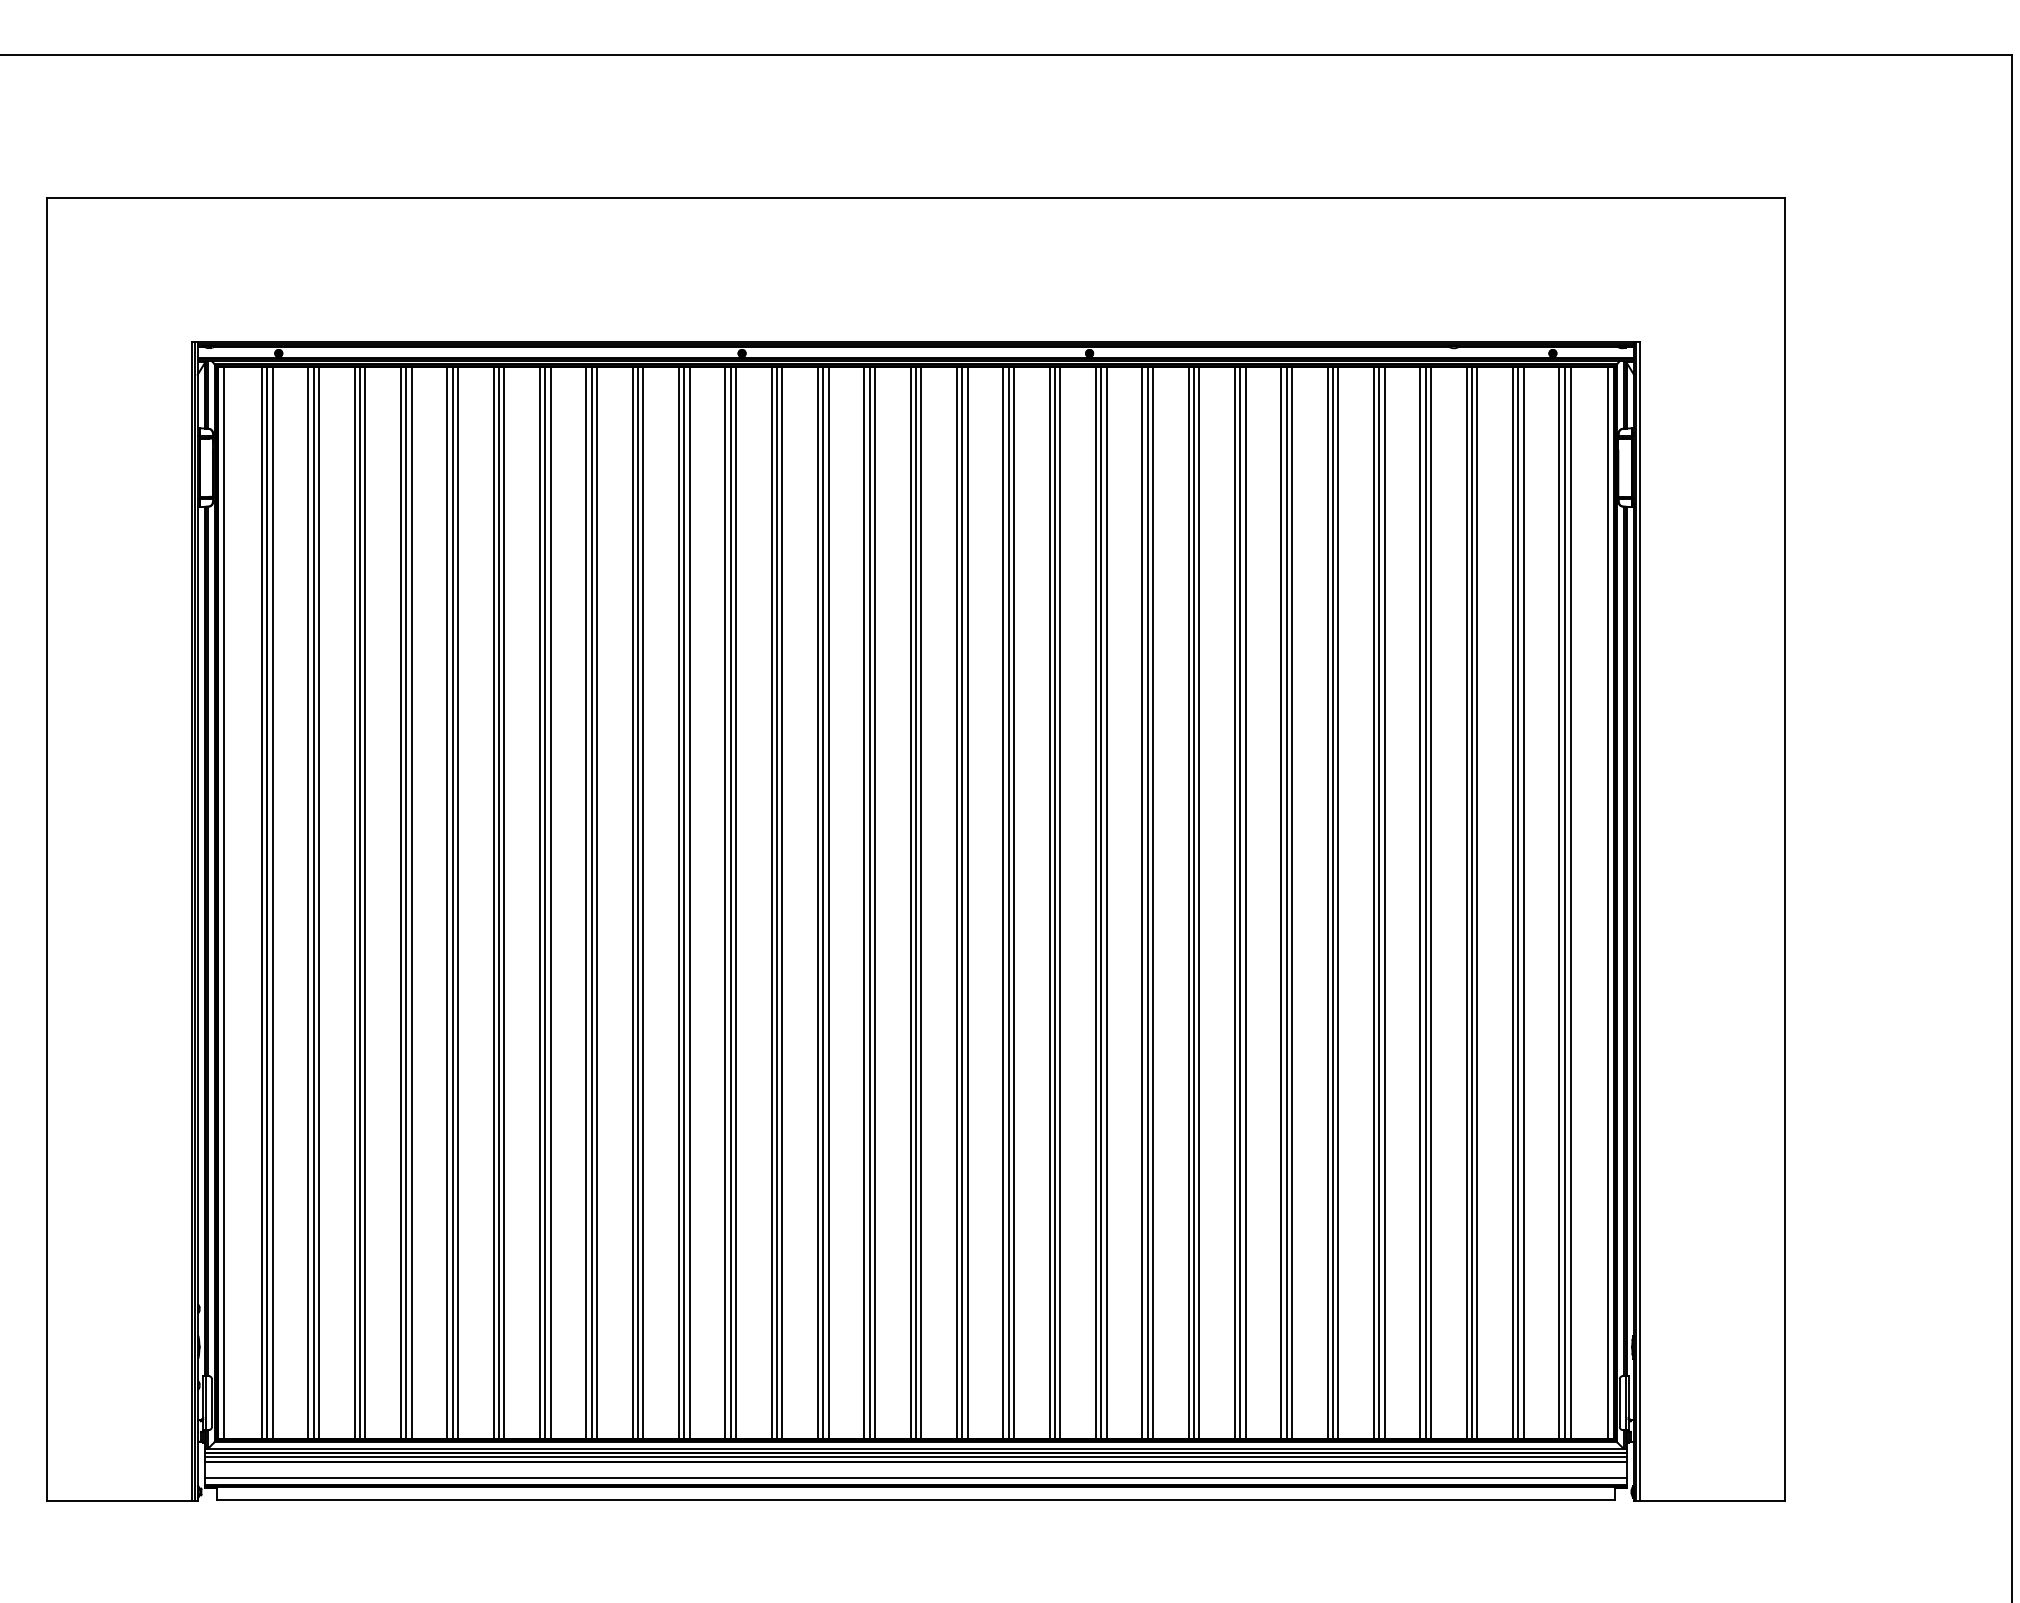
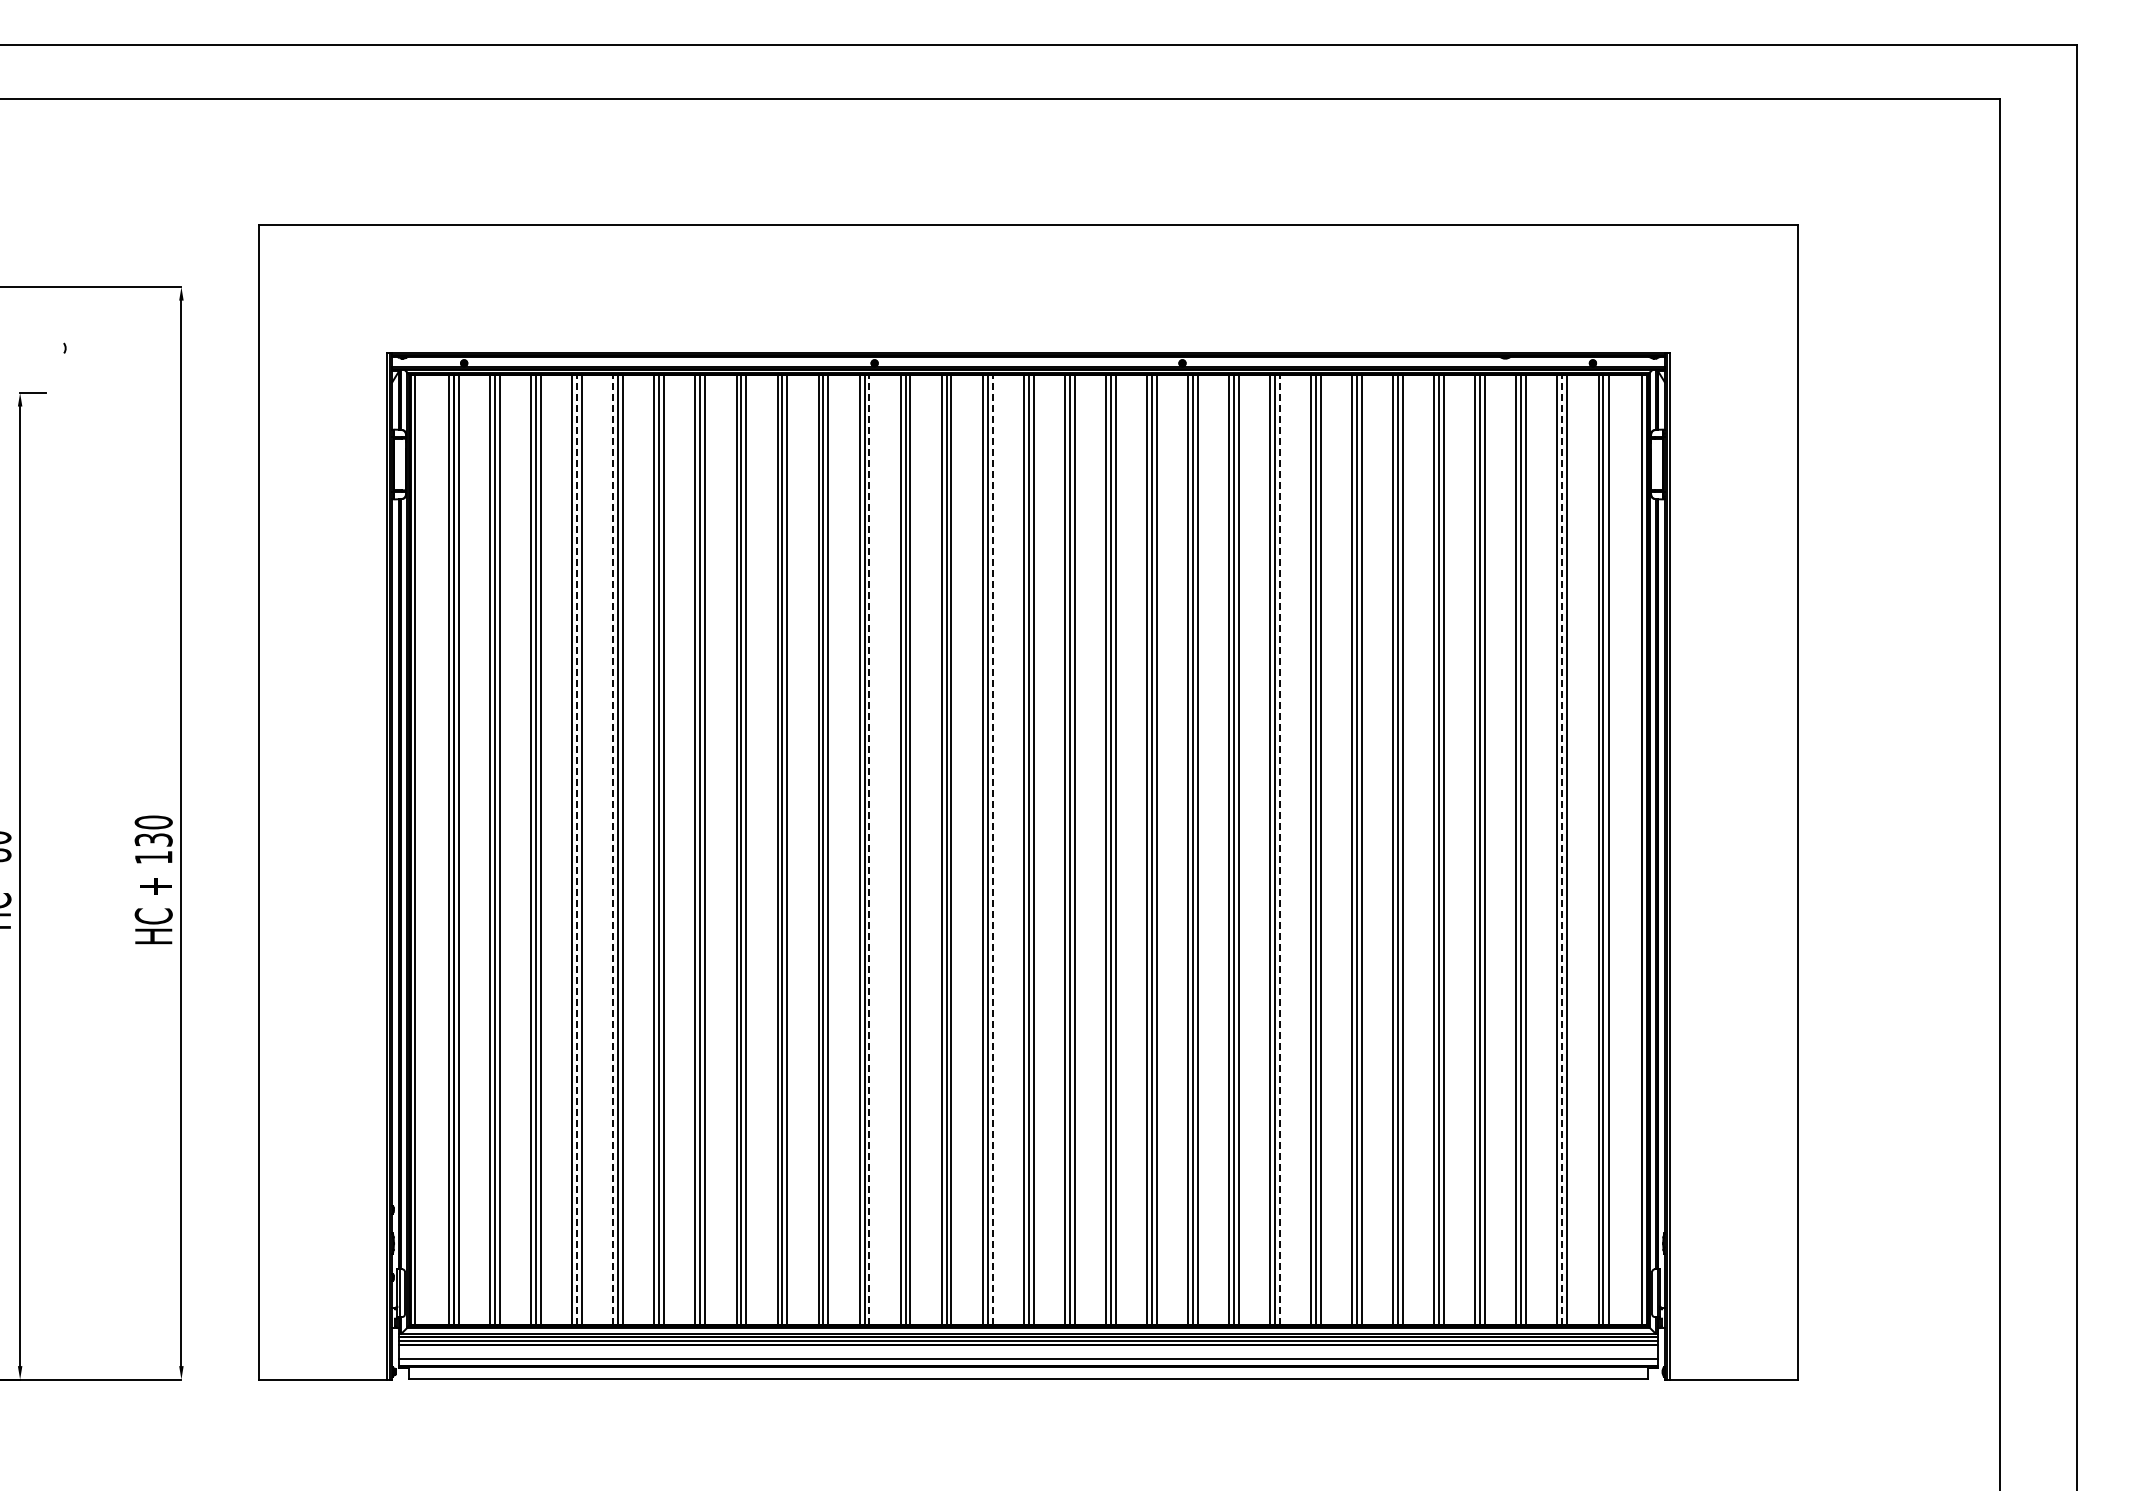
line: (406, 903) -> (577, 850), solid -> dashed
line: (447, 903) -> (613, 850), solid -> dashed
line: (736, 903) -> (869, 850), solid -> dashed
line: (875, 903) -> (992, 850), solid -> dashed
line: (1199, 903) -> (1279, 850), solid -> dashed
line: (1518, 903) -> (1562, 850), solid -> dashed

